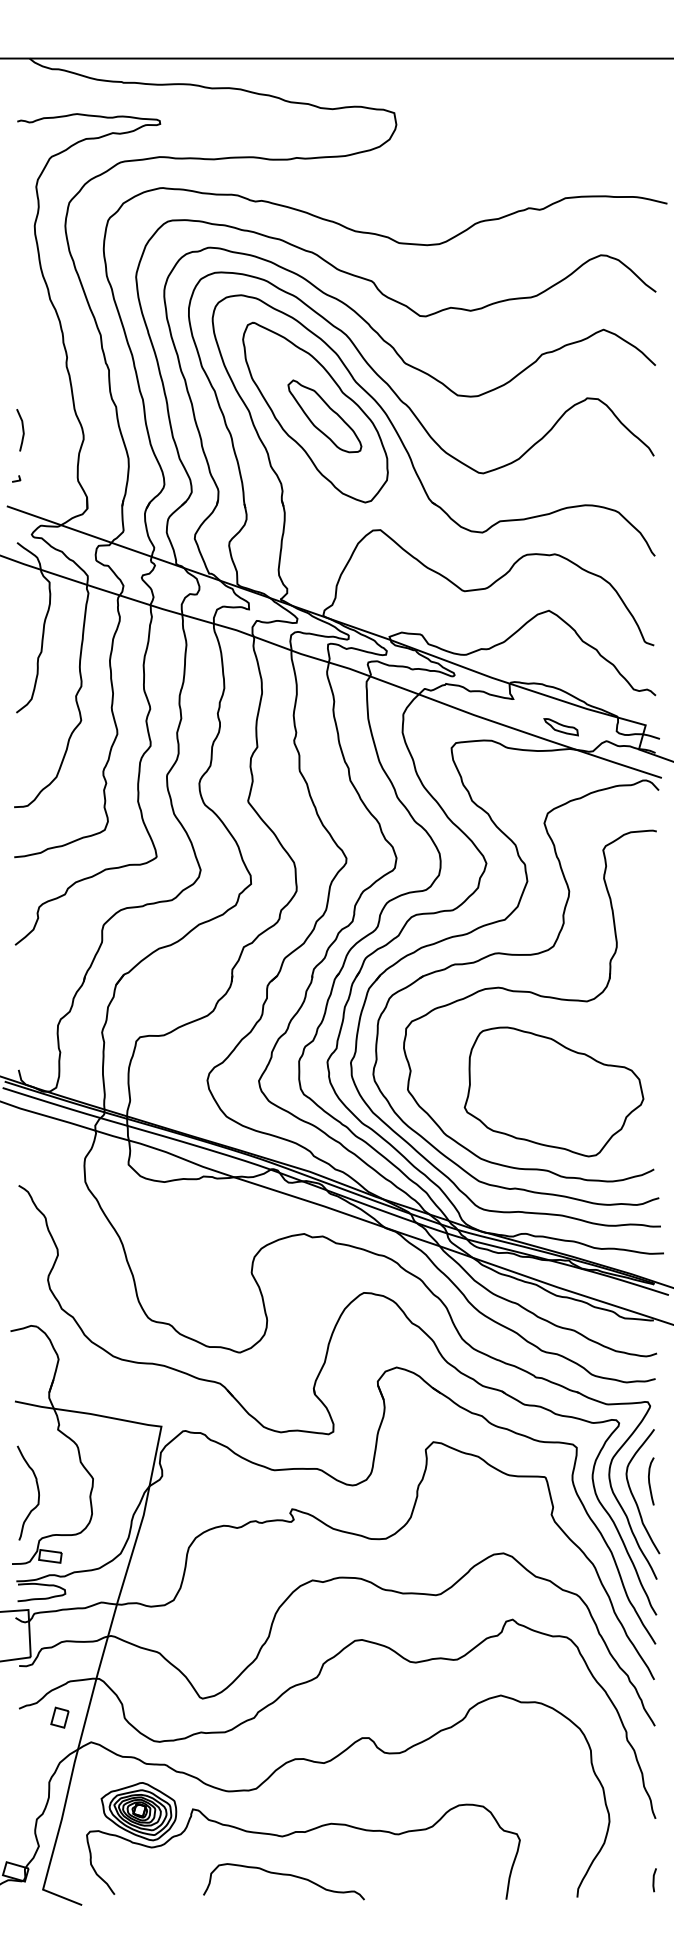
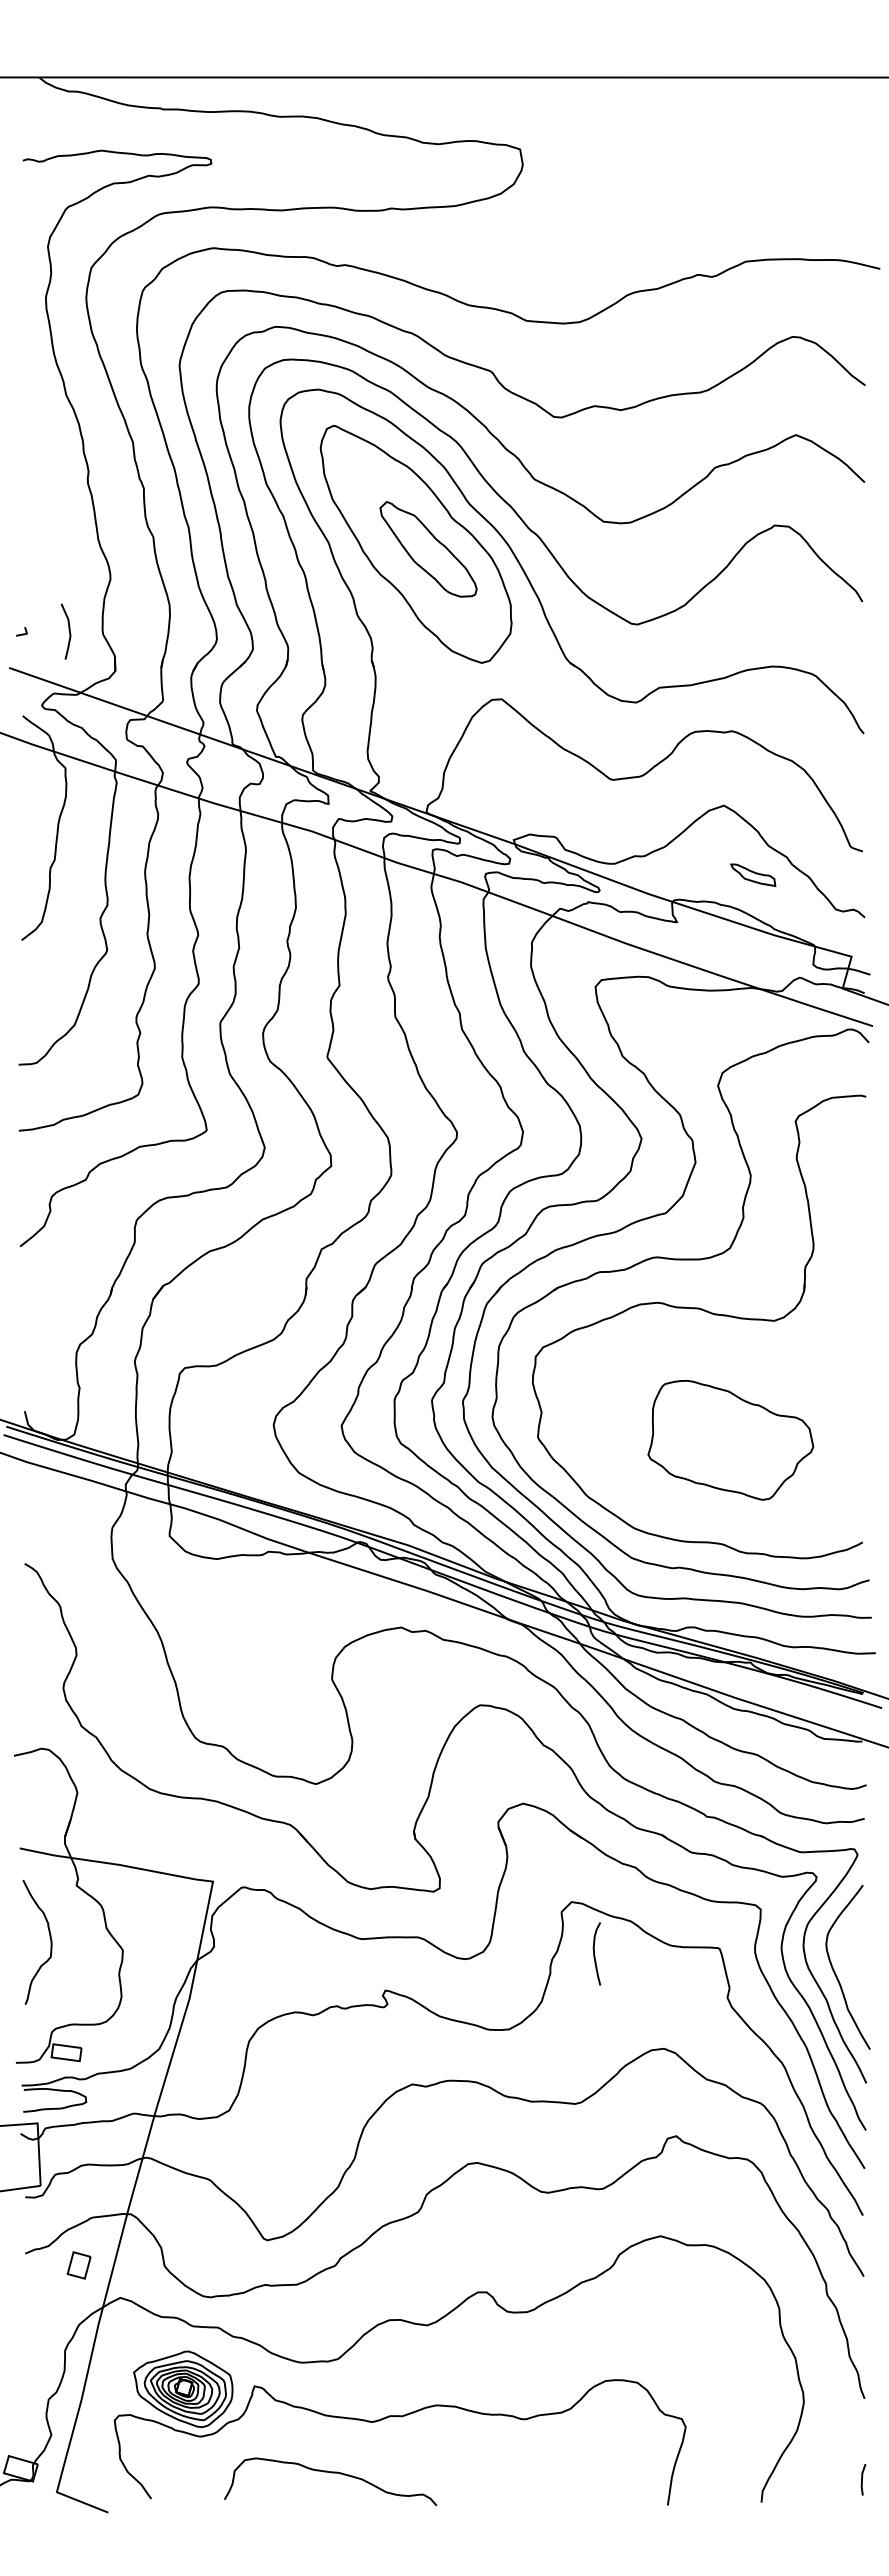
curve: (22, 429) -> (68, 630), moved
part: (561, 726) -> (753, 874), moved
part: (553, 1092) -> (730, 1440), size x0.7
curve: (650, 1481) -> (595, 1954), moved
curve: (37, 1489) -> (49, 1937), moved
curve: (283, 1875) -> (330, 2473), moved

